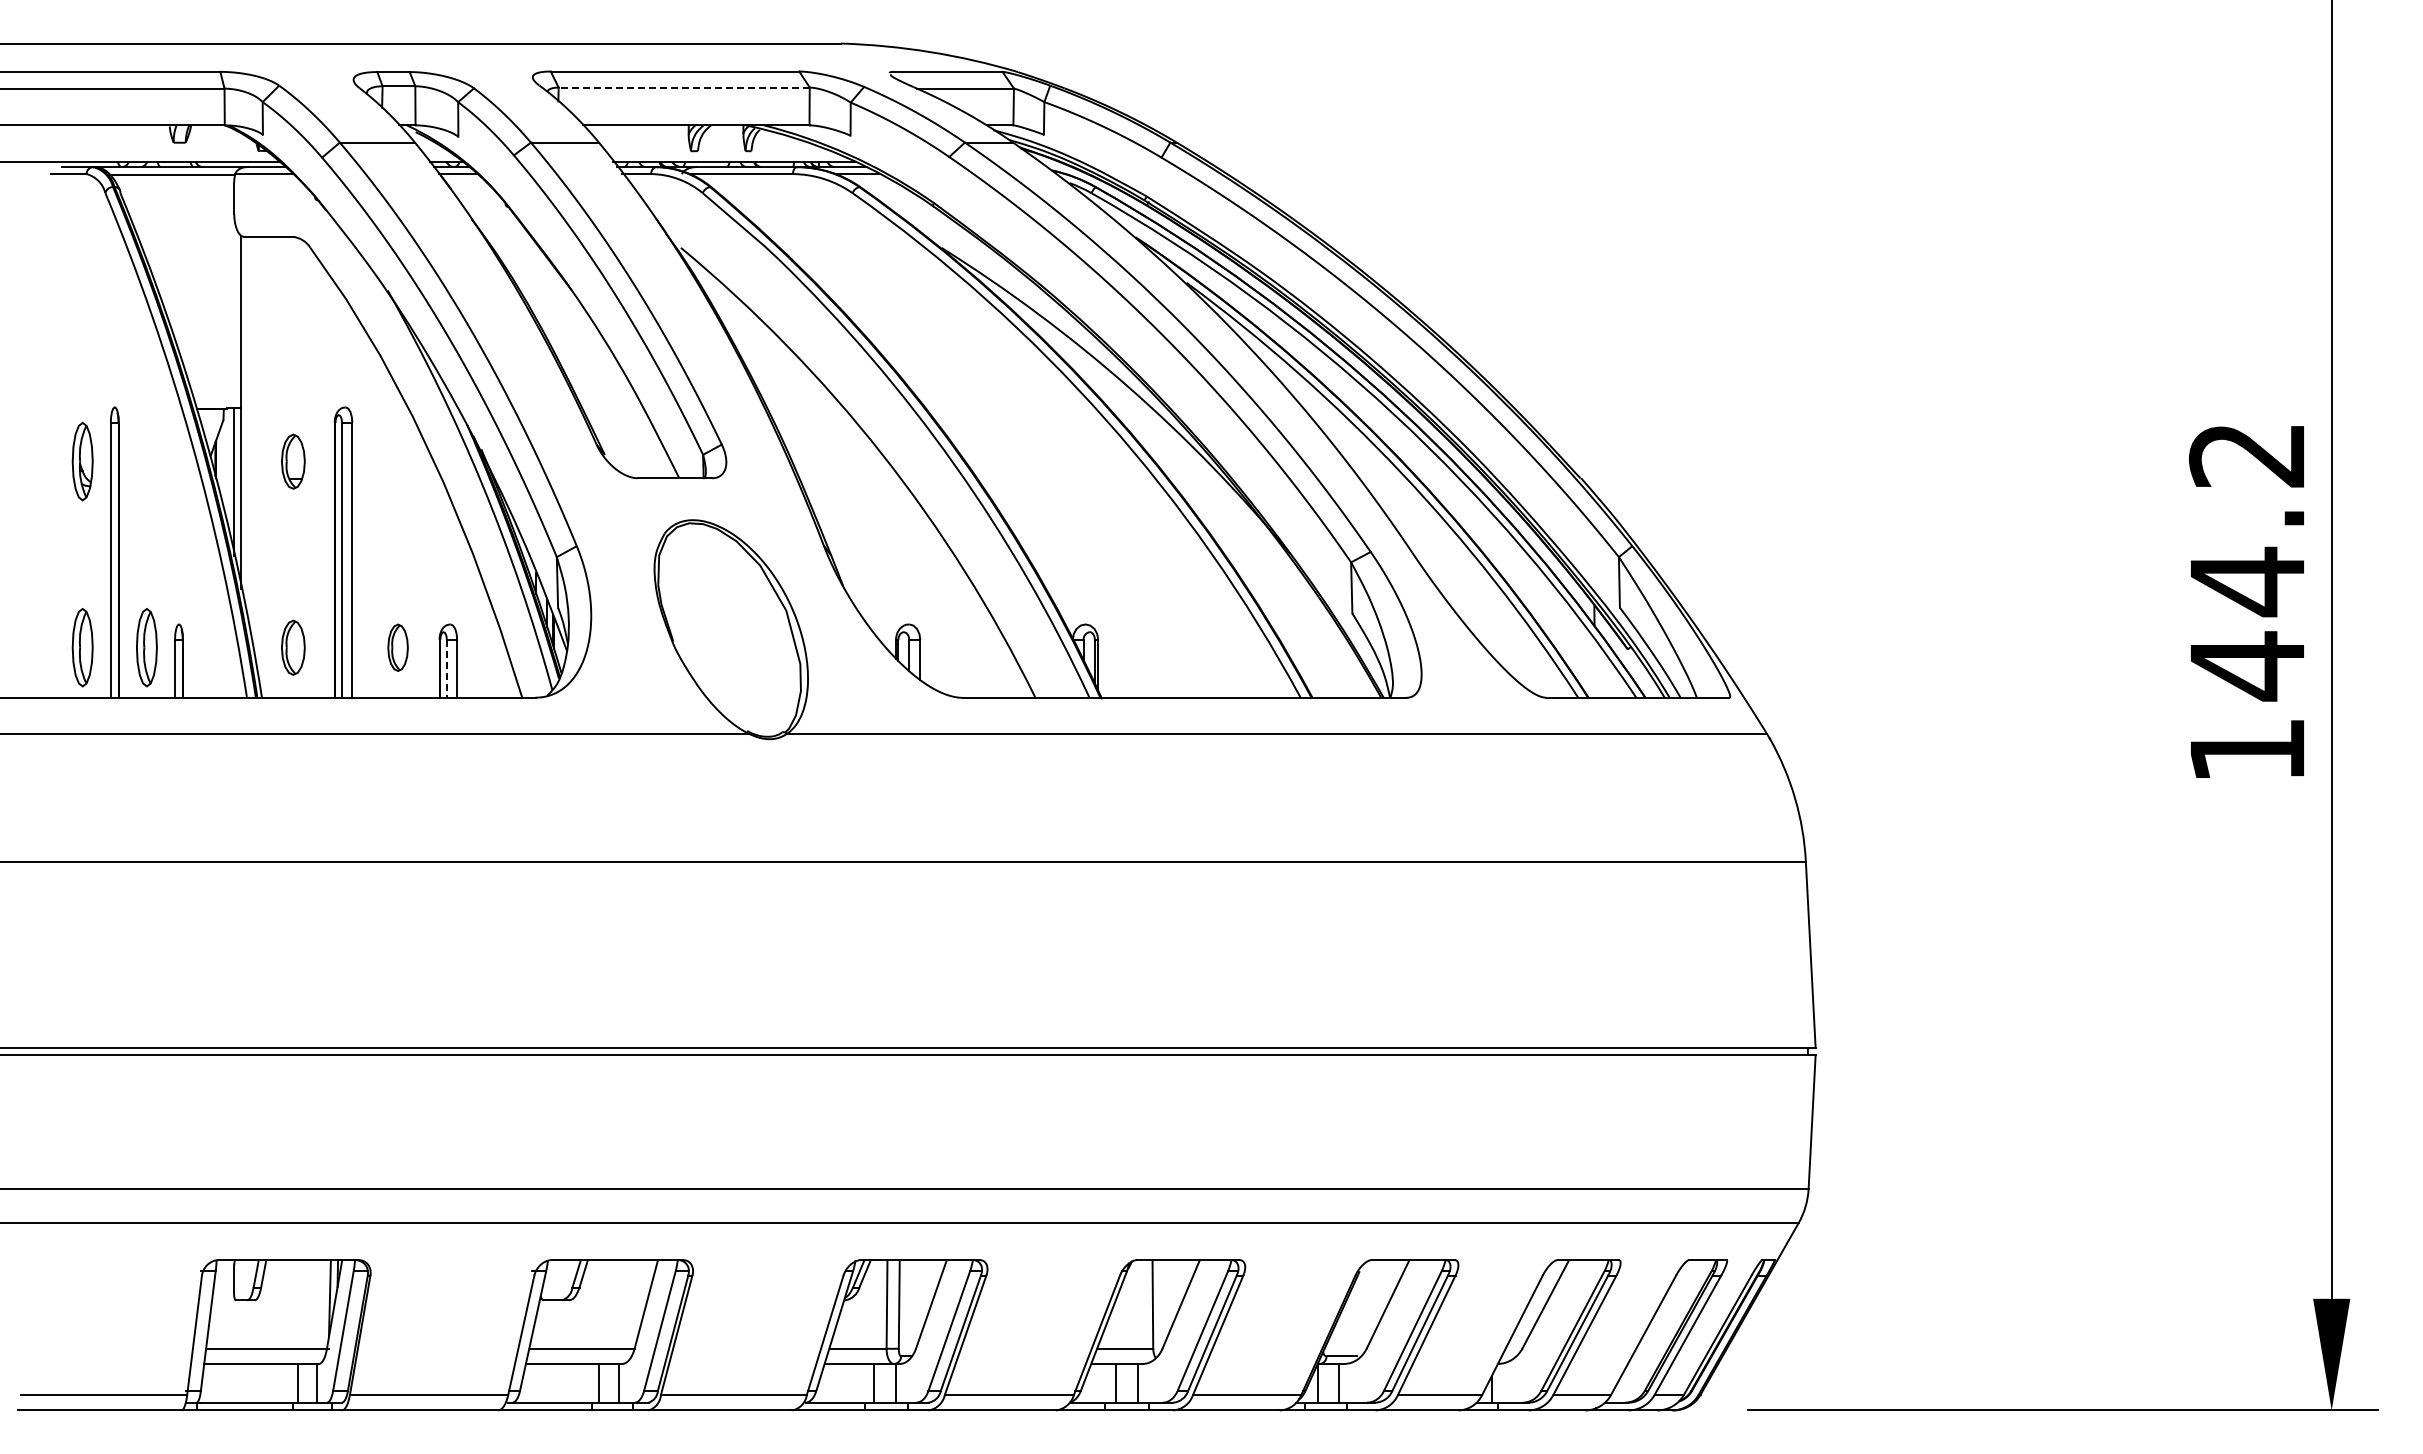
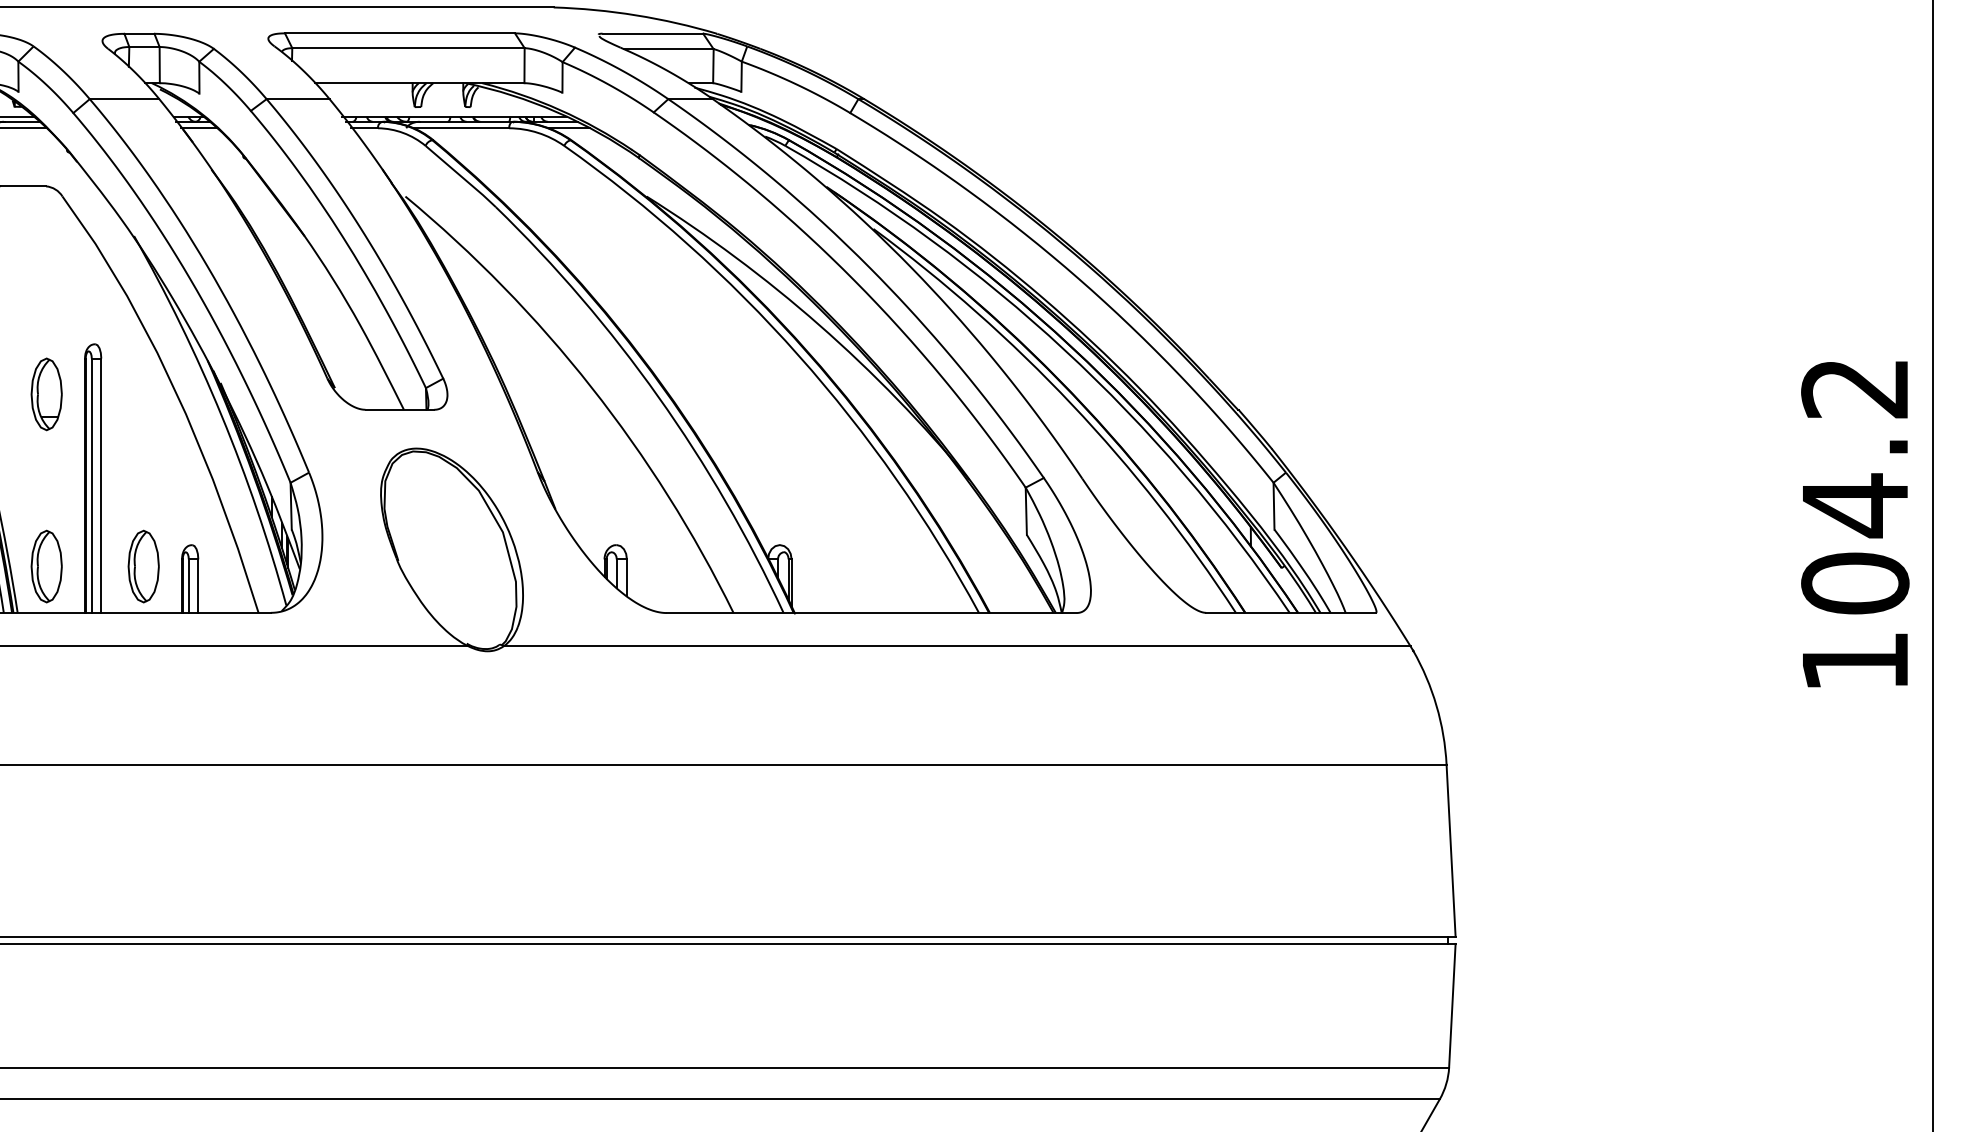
line: (684, 87) -> (408, 48), dashed -> solid
part: (293, 461) -> (46, 394), size x1.43
part: (293, 647) -> (46, 566), size x1.43
part: (397, 647) -> (143, 566), size x1.67
text: (2247, 666) -> (1855, 584), 144.2 -> 104.2
line: (446, 668) -> (188, 585), dashed -> solid

